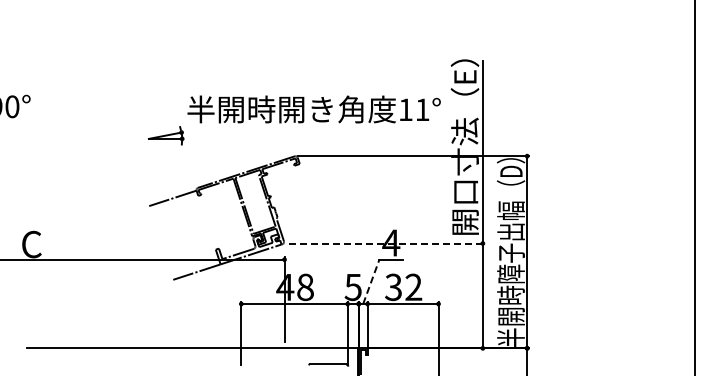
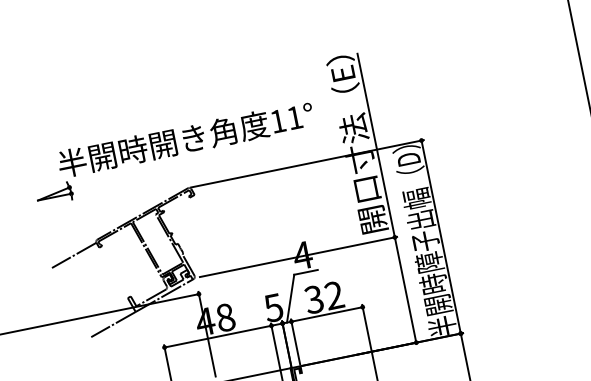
text: (313, 109) -> (185, 139), moved
line: (387, 243) -> (299, 256), dashed -> solid
line: (371, 281) -> (290, 298), dashed -> solid

